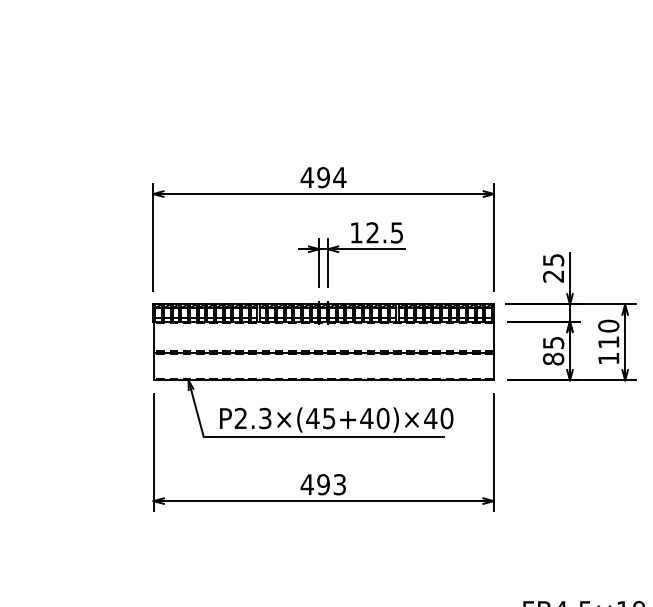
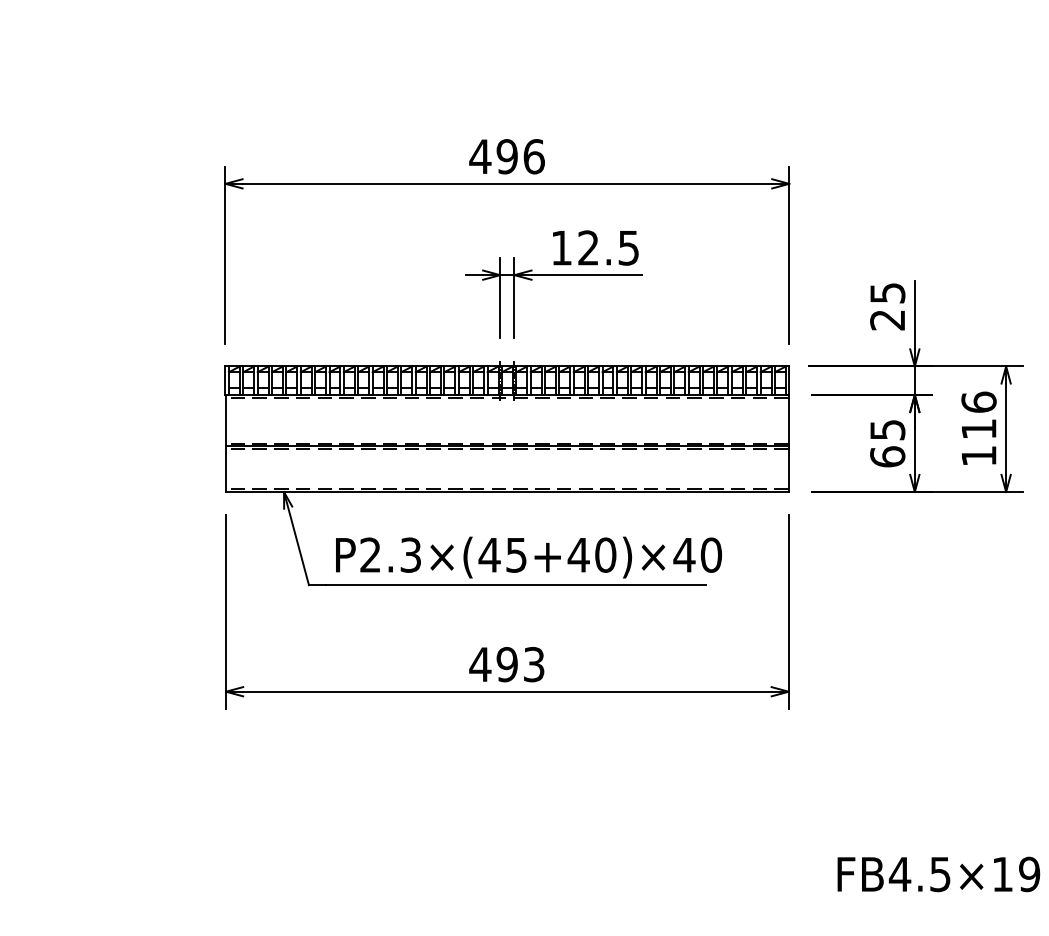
text: (339, 177) -> (533, 156), 494 -> 496
text: (608, 325) -> (978, 401), 110 -> 116
text: (553, 358) -> (887, 455), 85 -> 65

